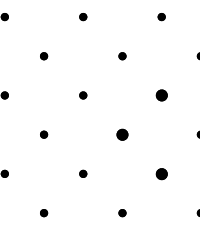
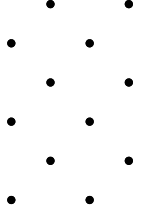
part: (161, 95) -> (128, 82), size x0.62
part: (122, 134) -> (89, 121), size x0.62
part: (161, 173) -> (128, 160), size x0.62

